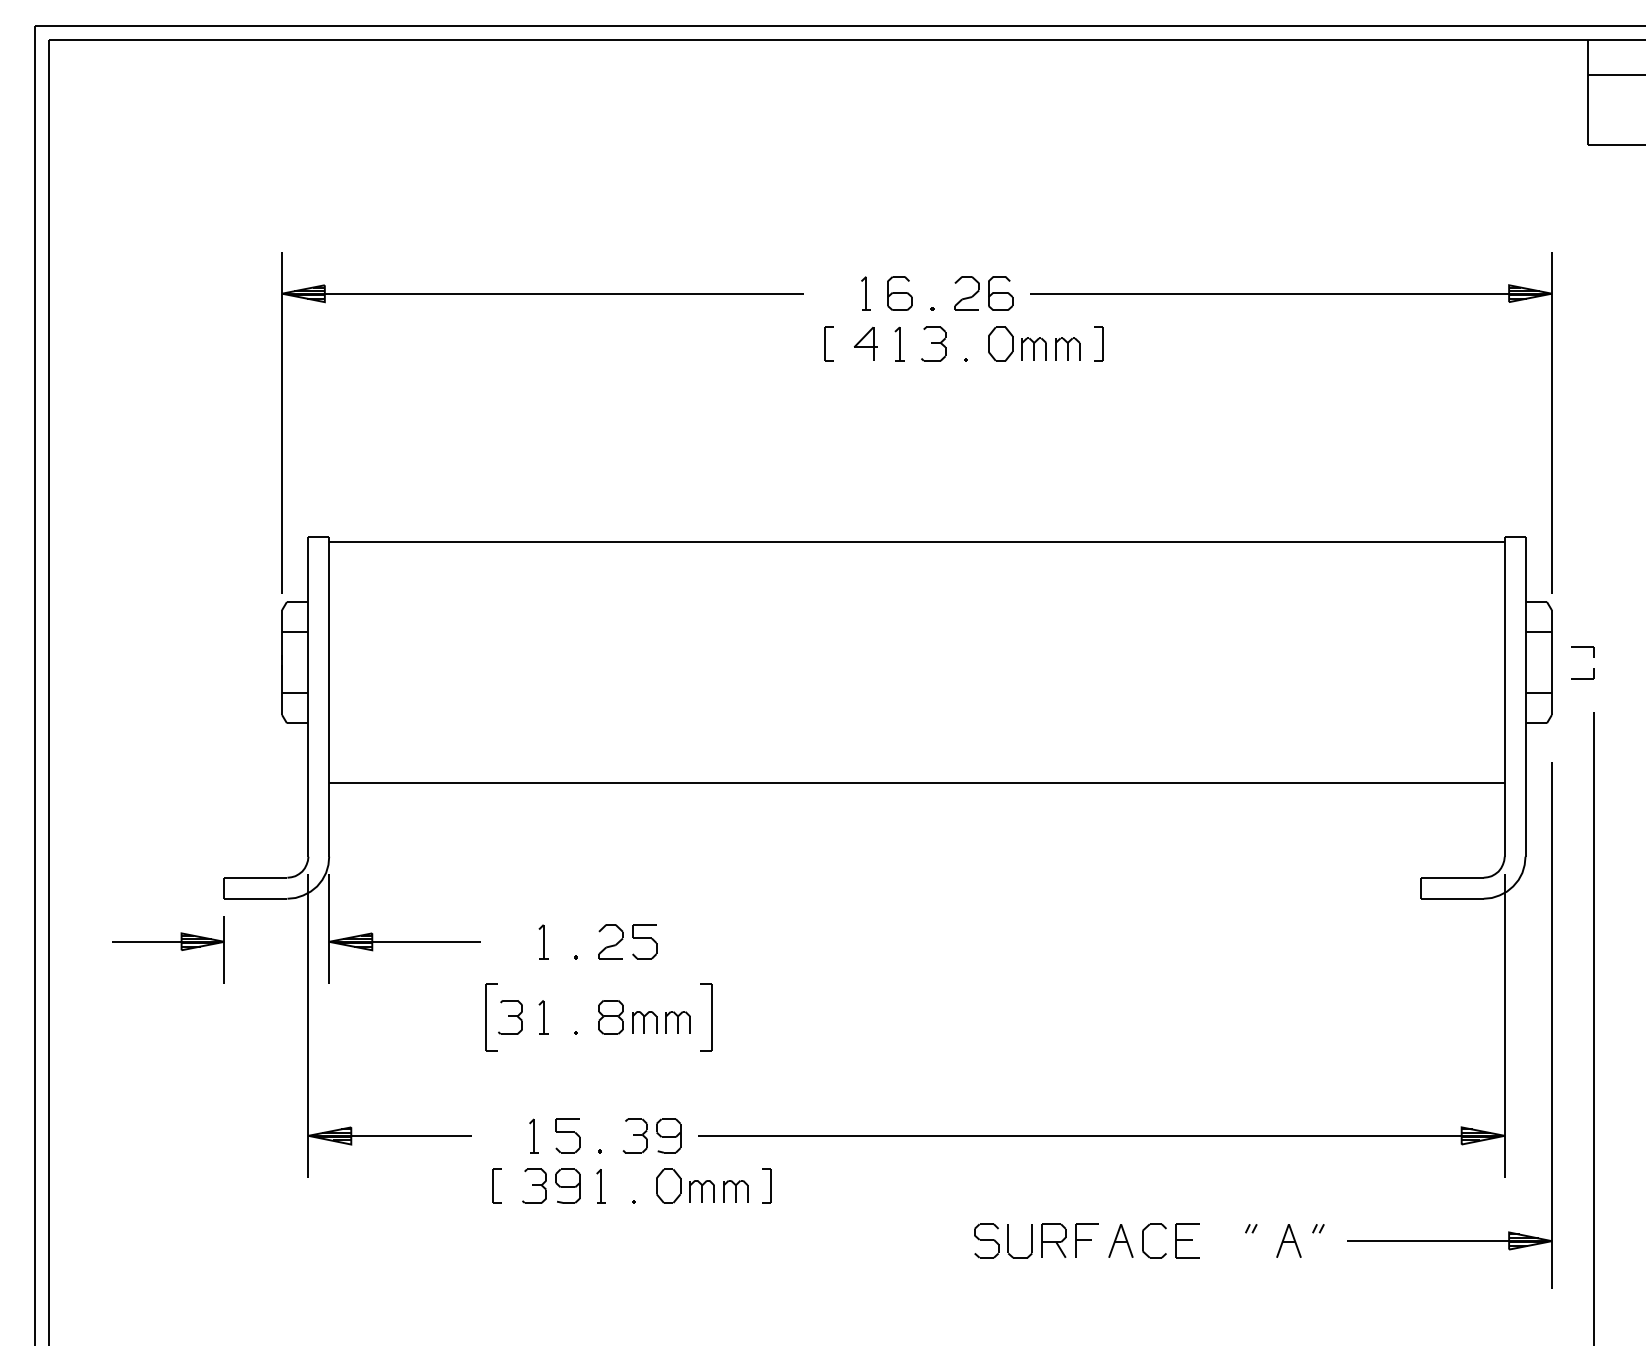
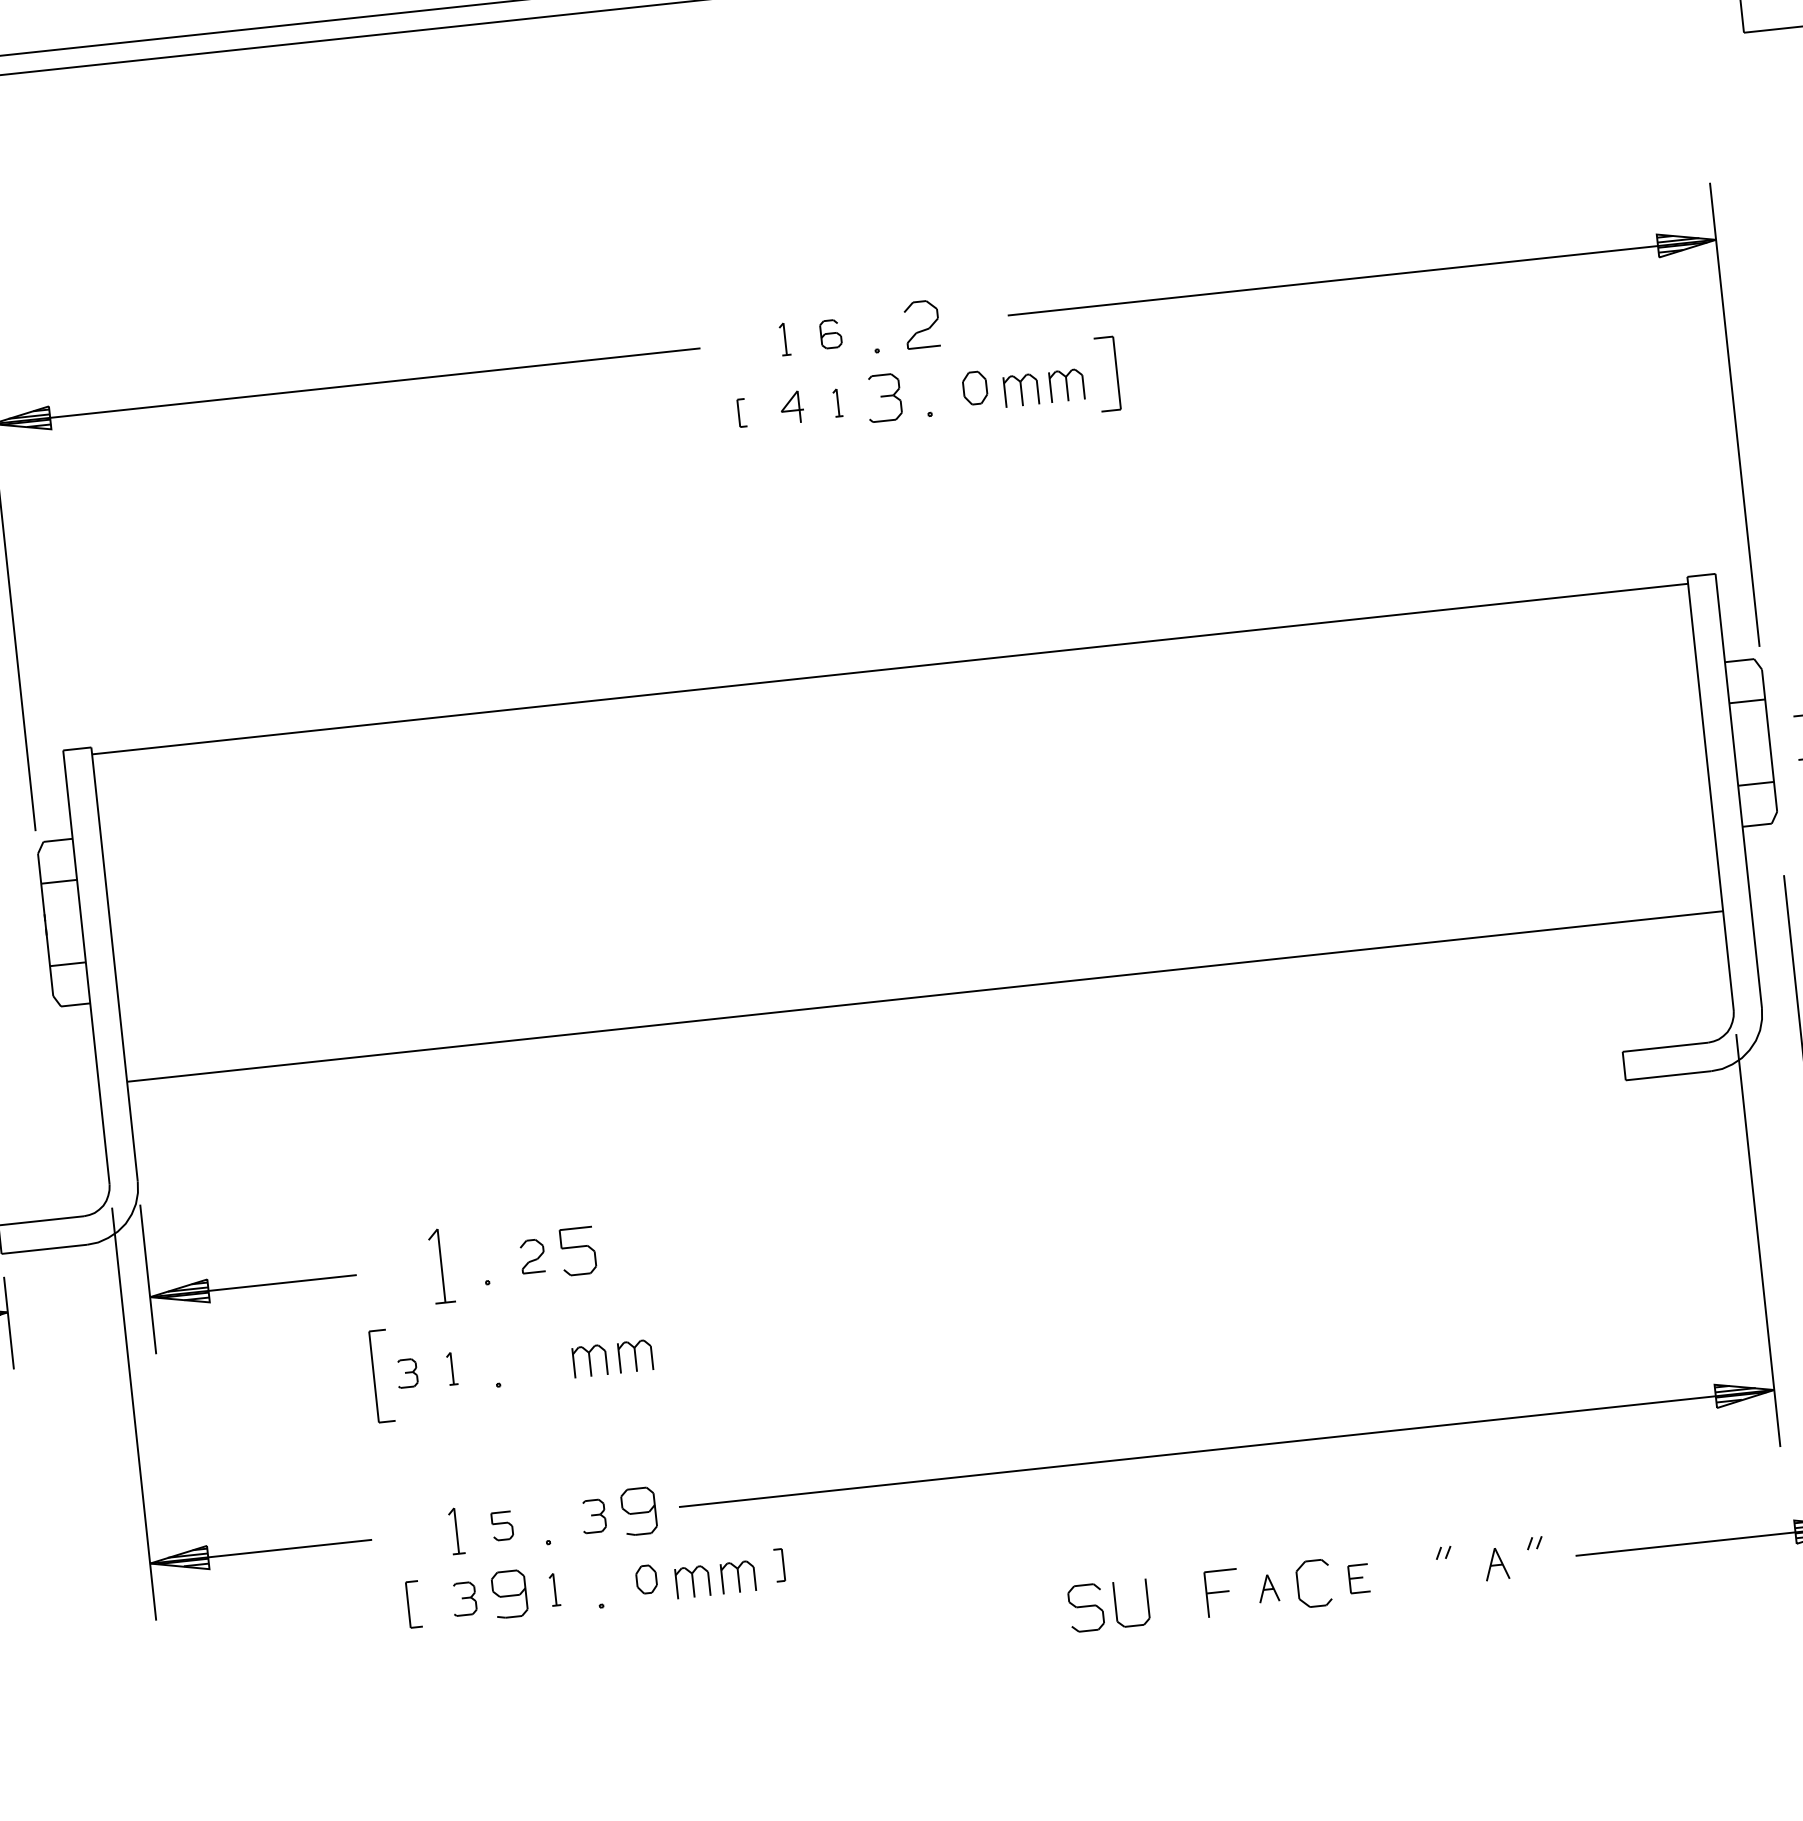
part: (865, 293) -> (784, 339), size x0.7
part: (899, 293) -> (830, 334), size x0.6
part: (1000, 293) -> (967, 319), removed
part: (828, 343) -> (741, 412), size x0.6
part: (865, 343) -> (791, 407), size x0.7
part: (899, 343) -> (837, 402), size x0.6
part: (1000, 343) -> (974, 387), size x0.7
part: (1098, 343) -> (1107, 373), size x1.6
part: (543, 941) -> (441, 1265), size x1.6
part: (610, 941) -> (531, 1255), size x0.7
part: (510, 1017) -> (407, 1373), size x0.6
part: (543, 1017) -> (452, 1368), size x0.7
part: (610, 1017) -> (543, 1359), removed
part: (706, 1017) -> (673, 1345), removed
part: (567, 1135) -> (501, 1525), size x0.6
part: (634, 1135) -> (592, 1515), size x0.7
part: (534, 1185) -> (464, 1598), size x0.7
part: (668, 1185) -> (646, 1578), size x0.6
part: (766, 1185) -> (779, 1564), size x0.7
part: (600, 1186) -> (553, 1589), size x0.7
part: (1053, 1240) -> (1176, 1597), removed
part: (1120, 1240) -> (1267, 1587), size x0.6
part: (1187, 1240) -> (1358, 1578), size x0.6
part: (1288, 1240) -> (1495, 1563), size x0.7

